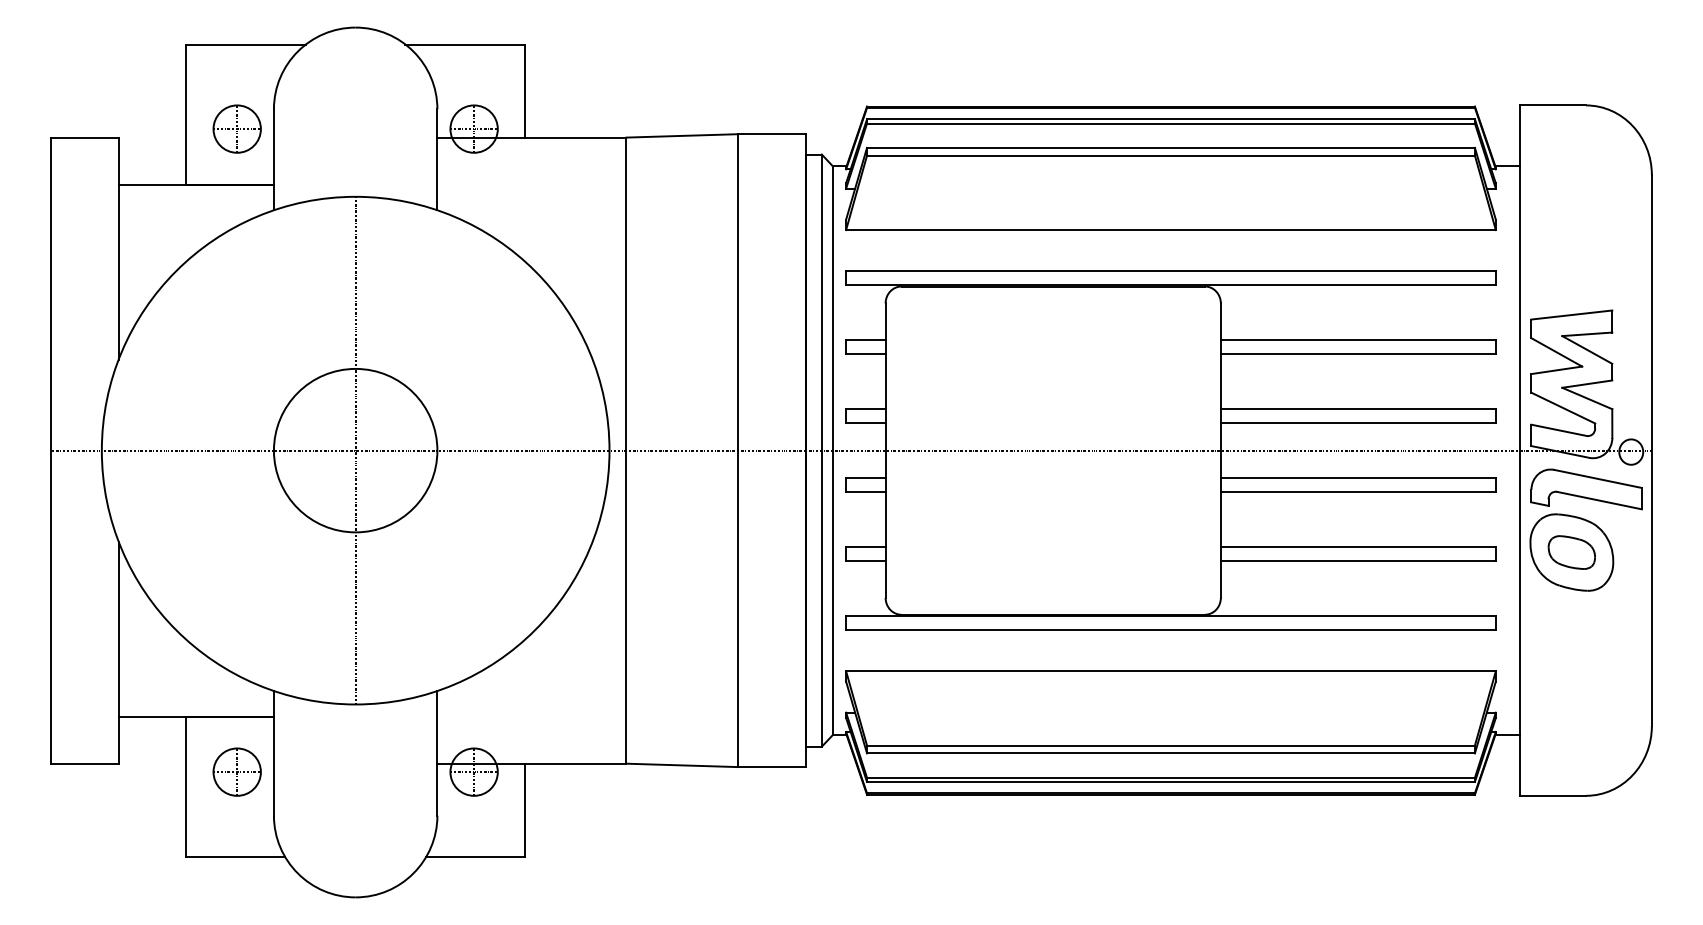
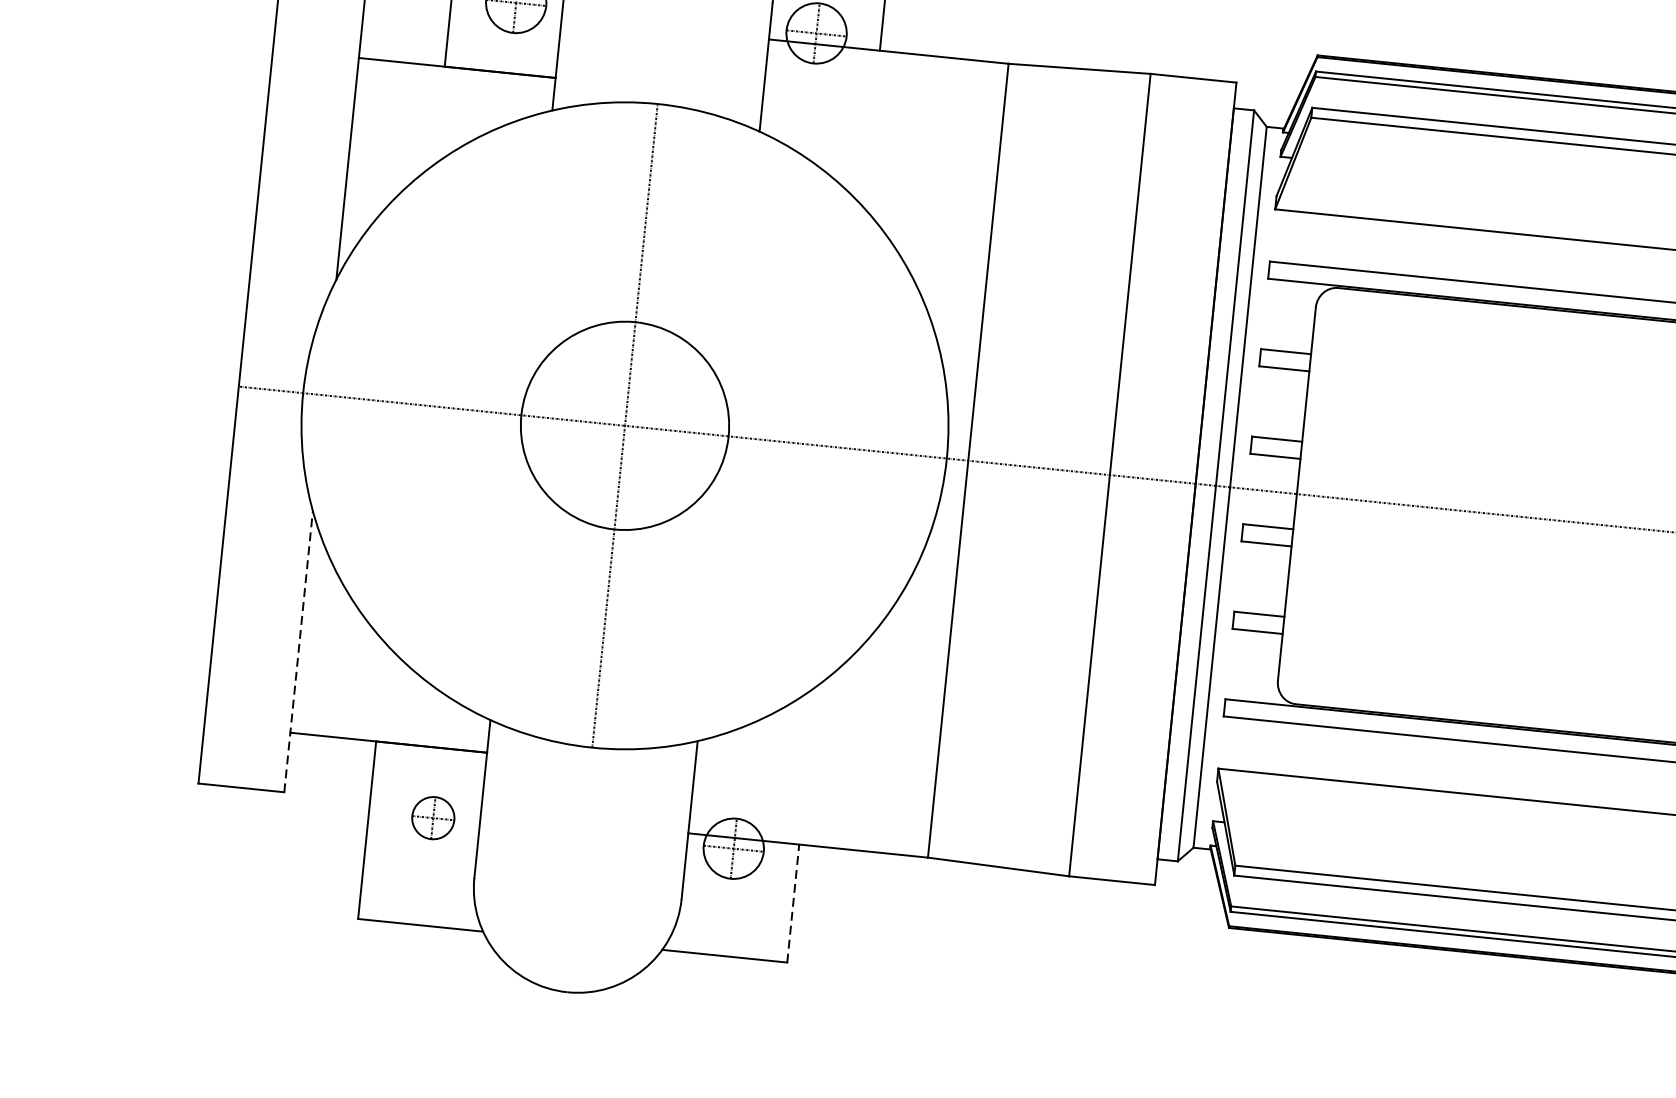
line: (118, 652) -> (298, 651), solid -> dashed
part: (236, 771) -> (432, 817), size x0.7
line: (524, 810) -> (792, 903), solid -> dashed

